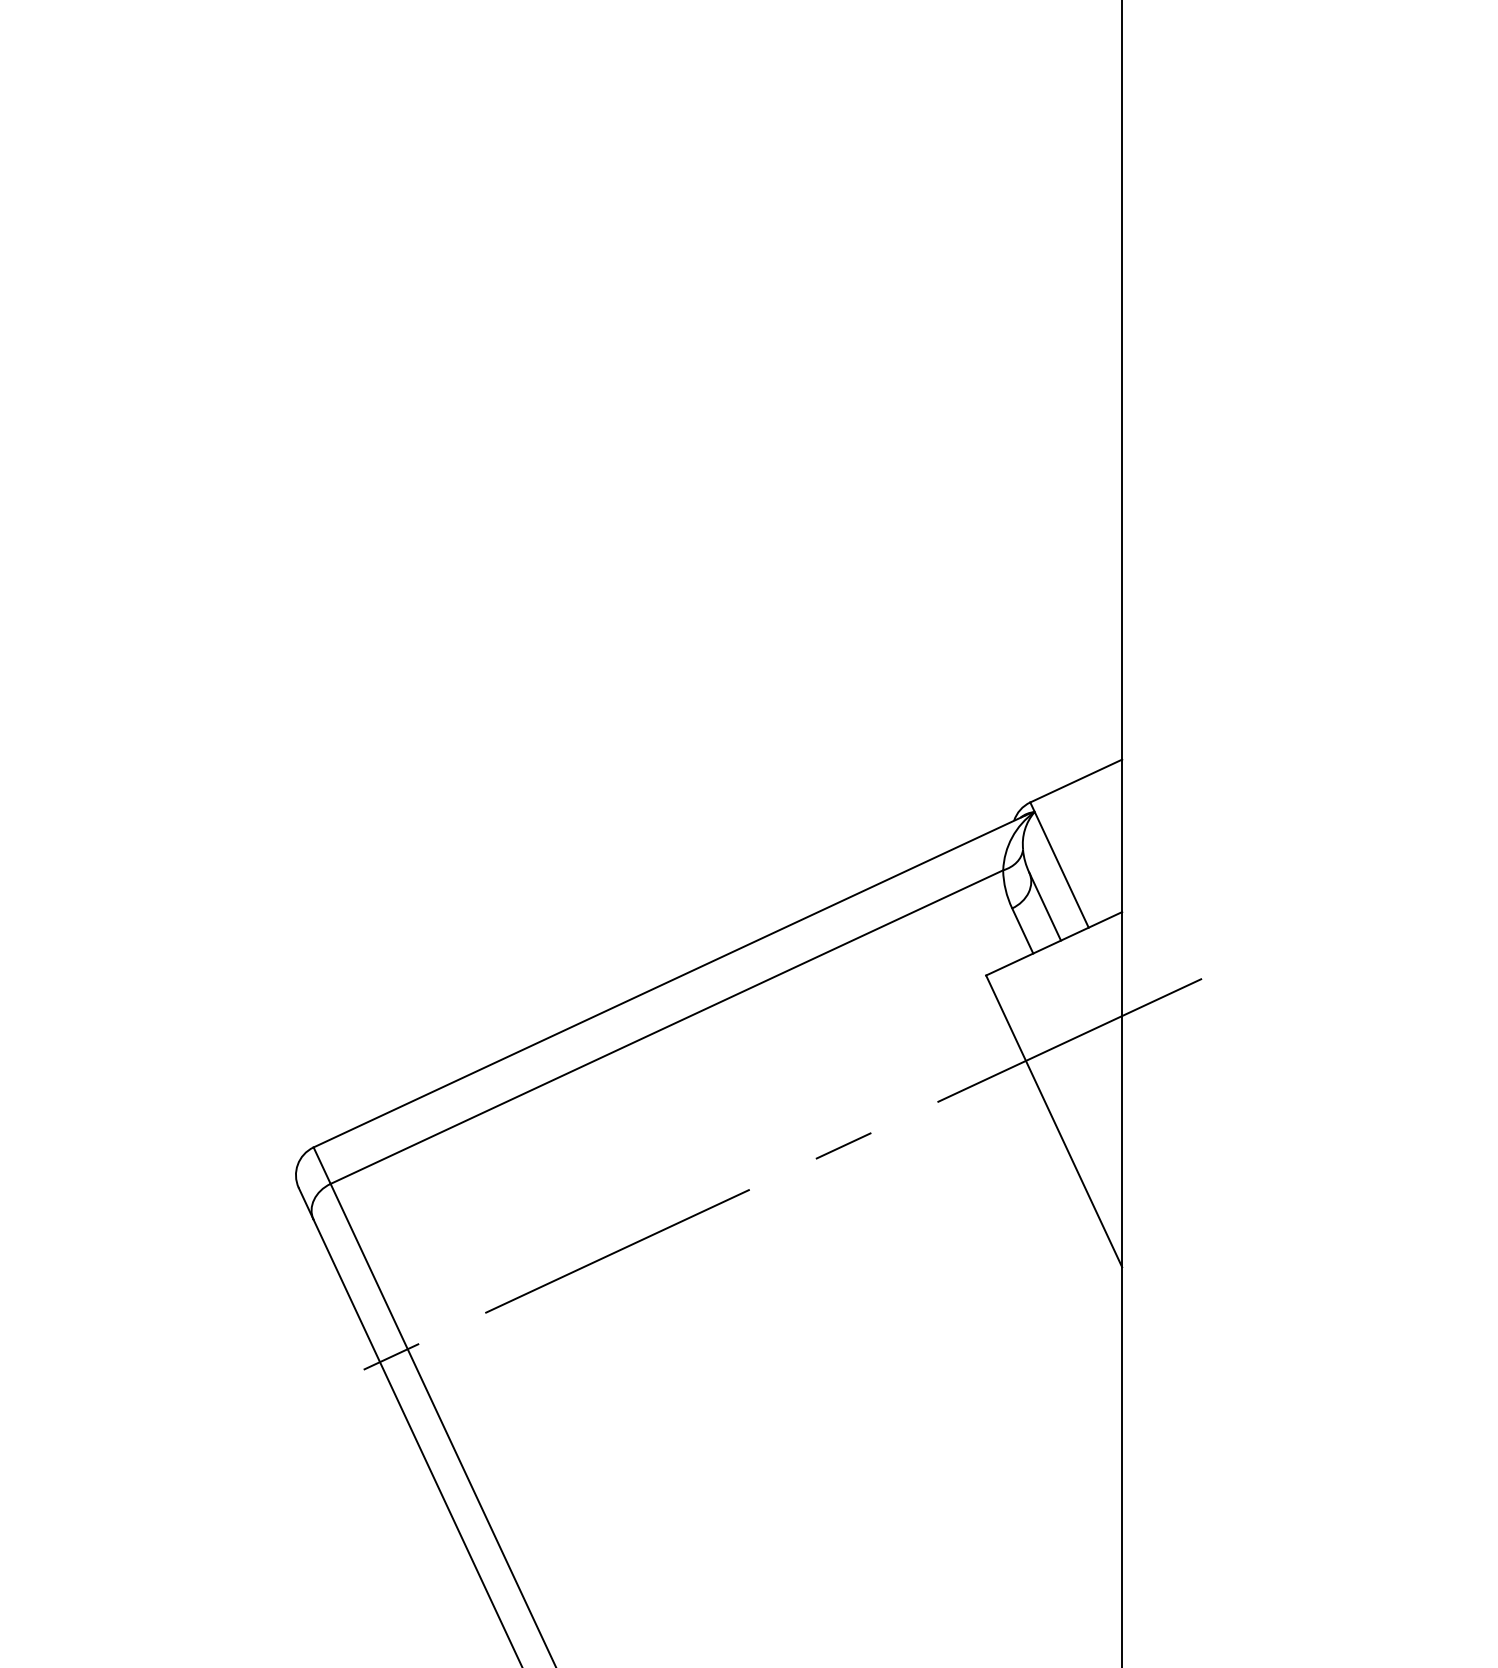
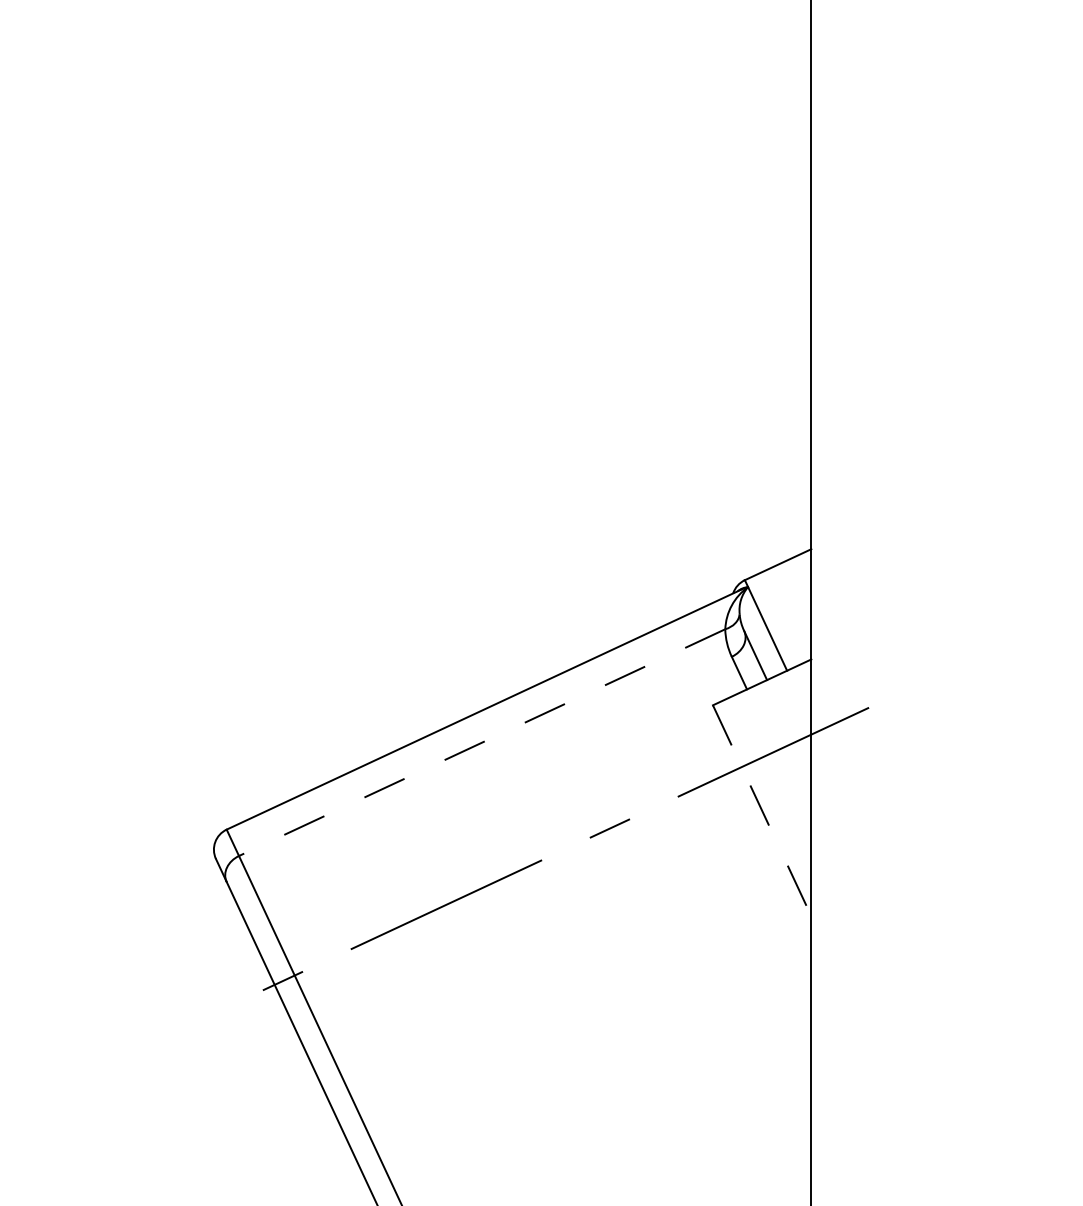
line: (666, 1026) -> (481, 742), solid -> dashed
line: (1054, 1122) -> (762, 811), solid -> dashed

